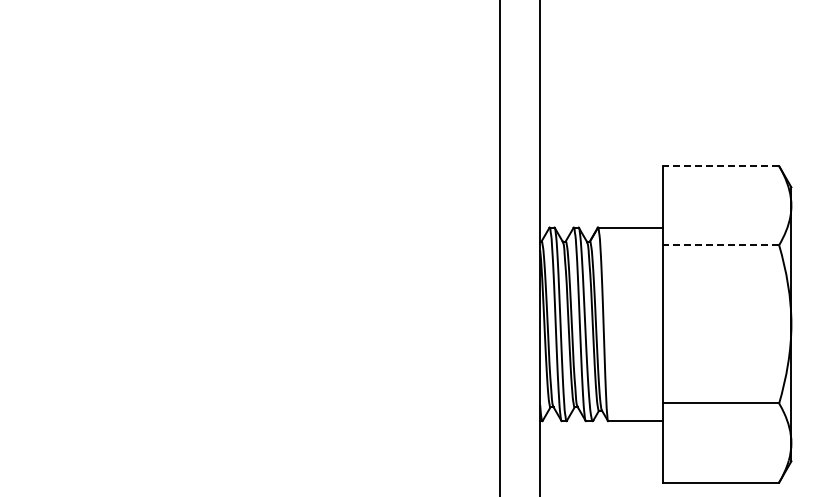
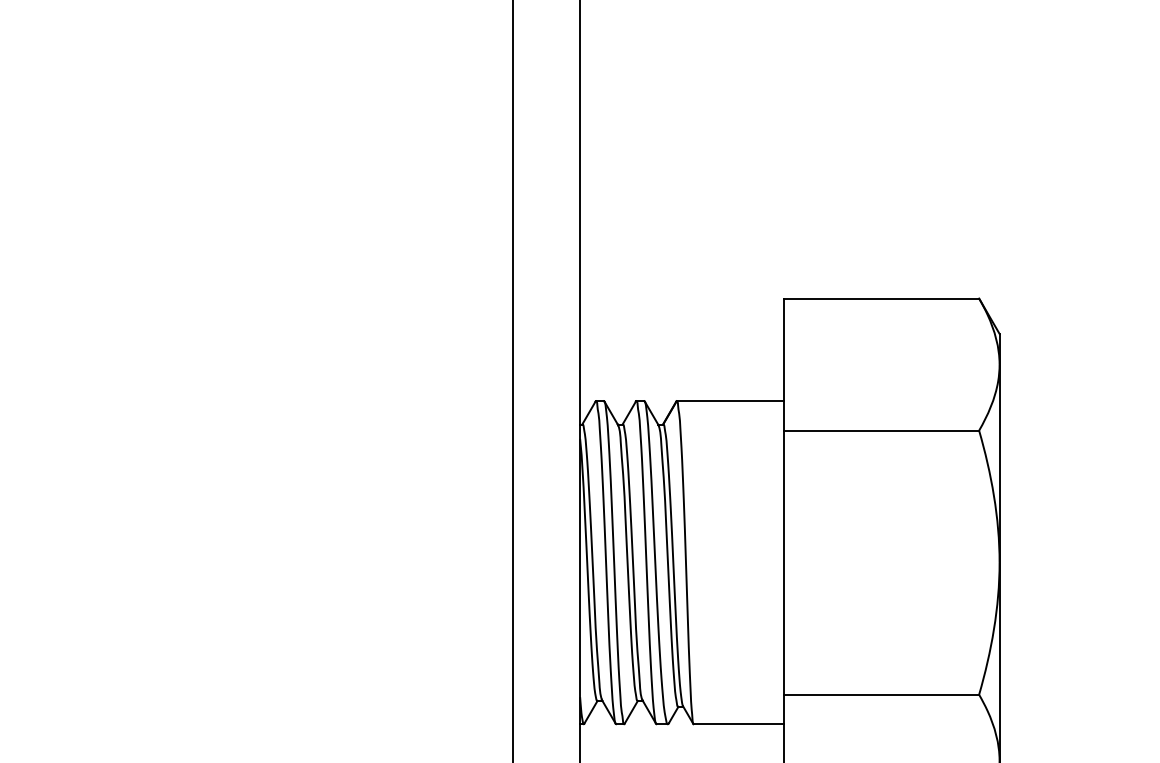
line: (720, 166) -> (881, 299), dashed -> solid
line: (720, 245) -> (881, 430), dashed -> solid

